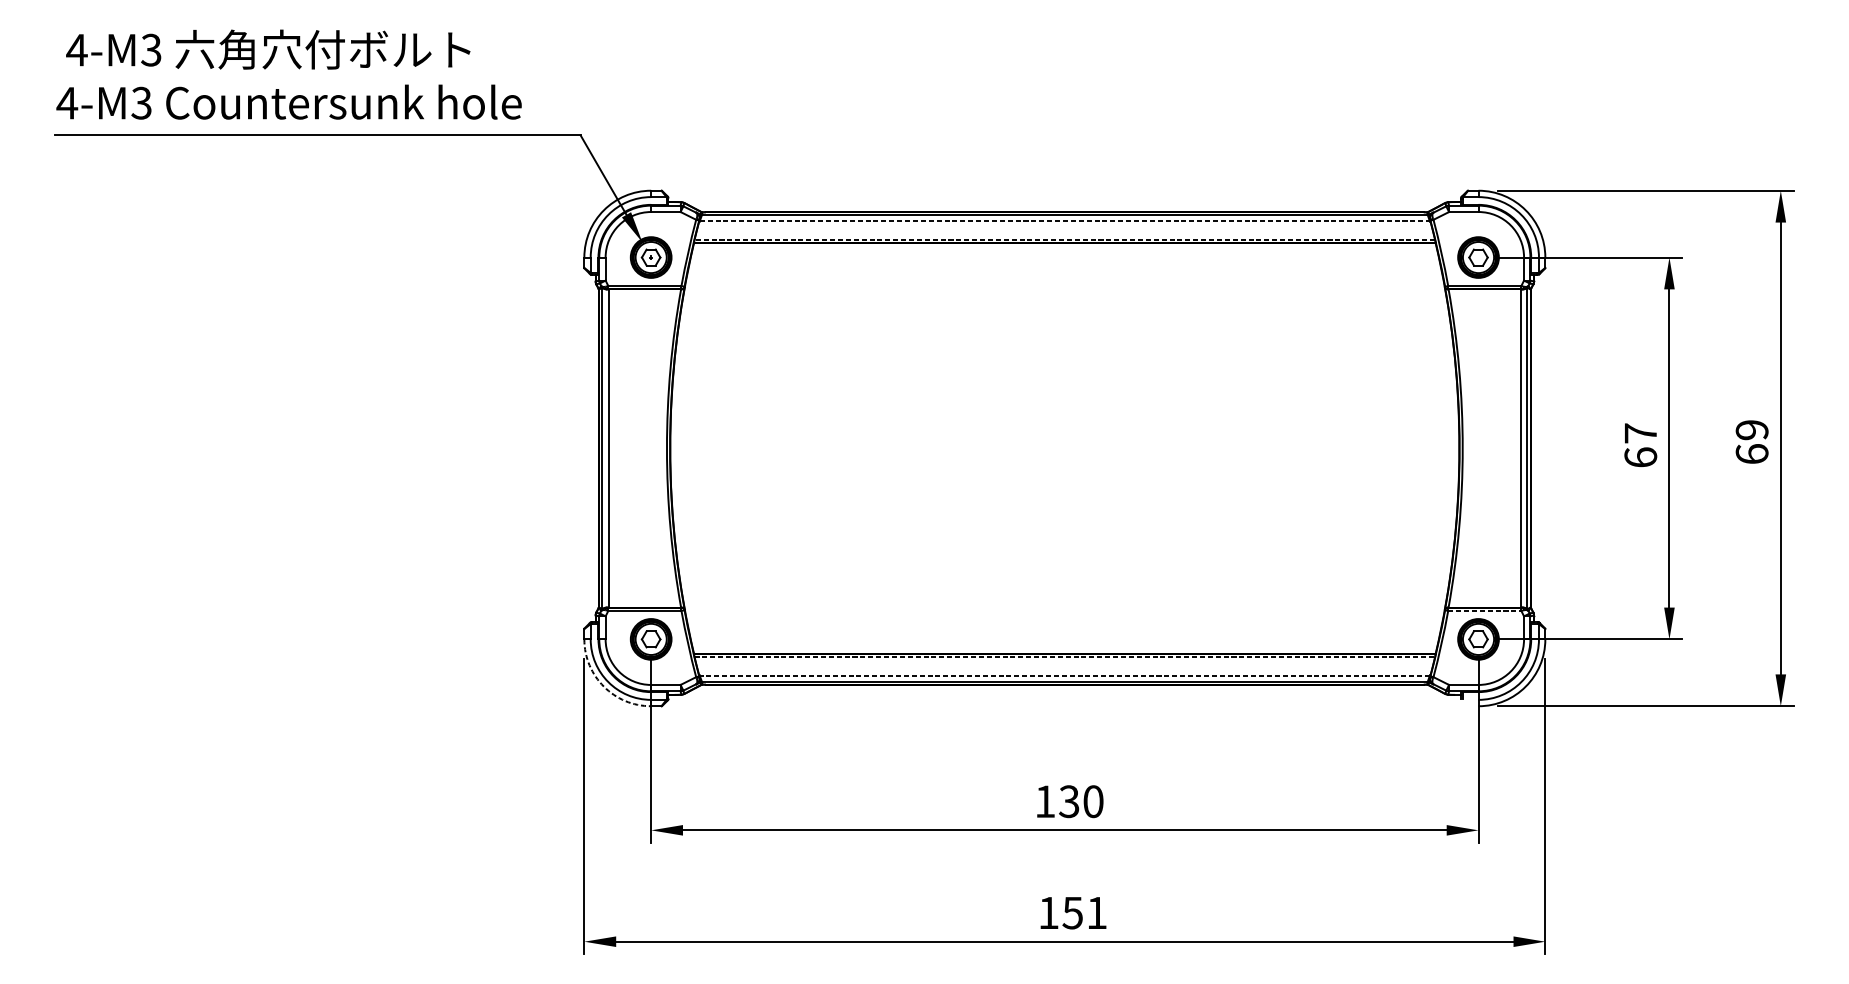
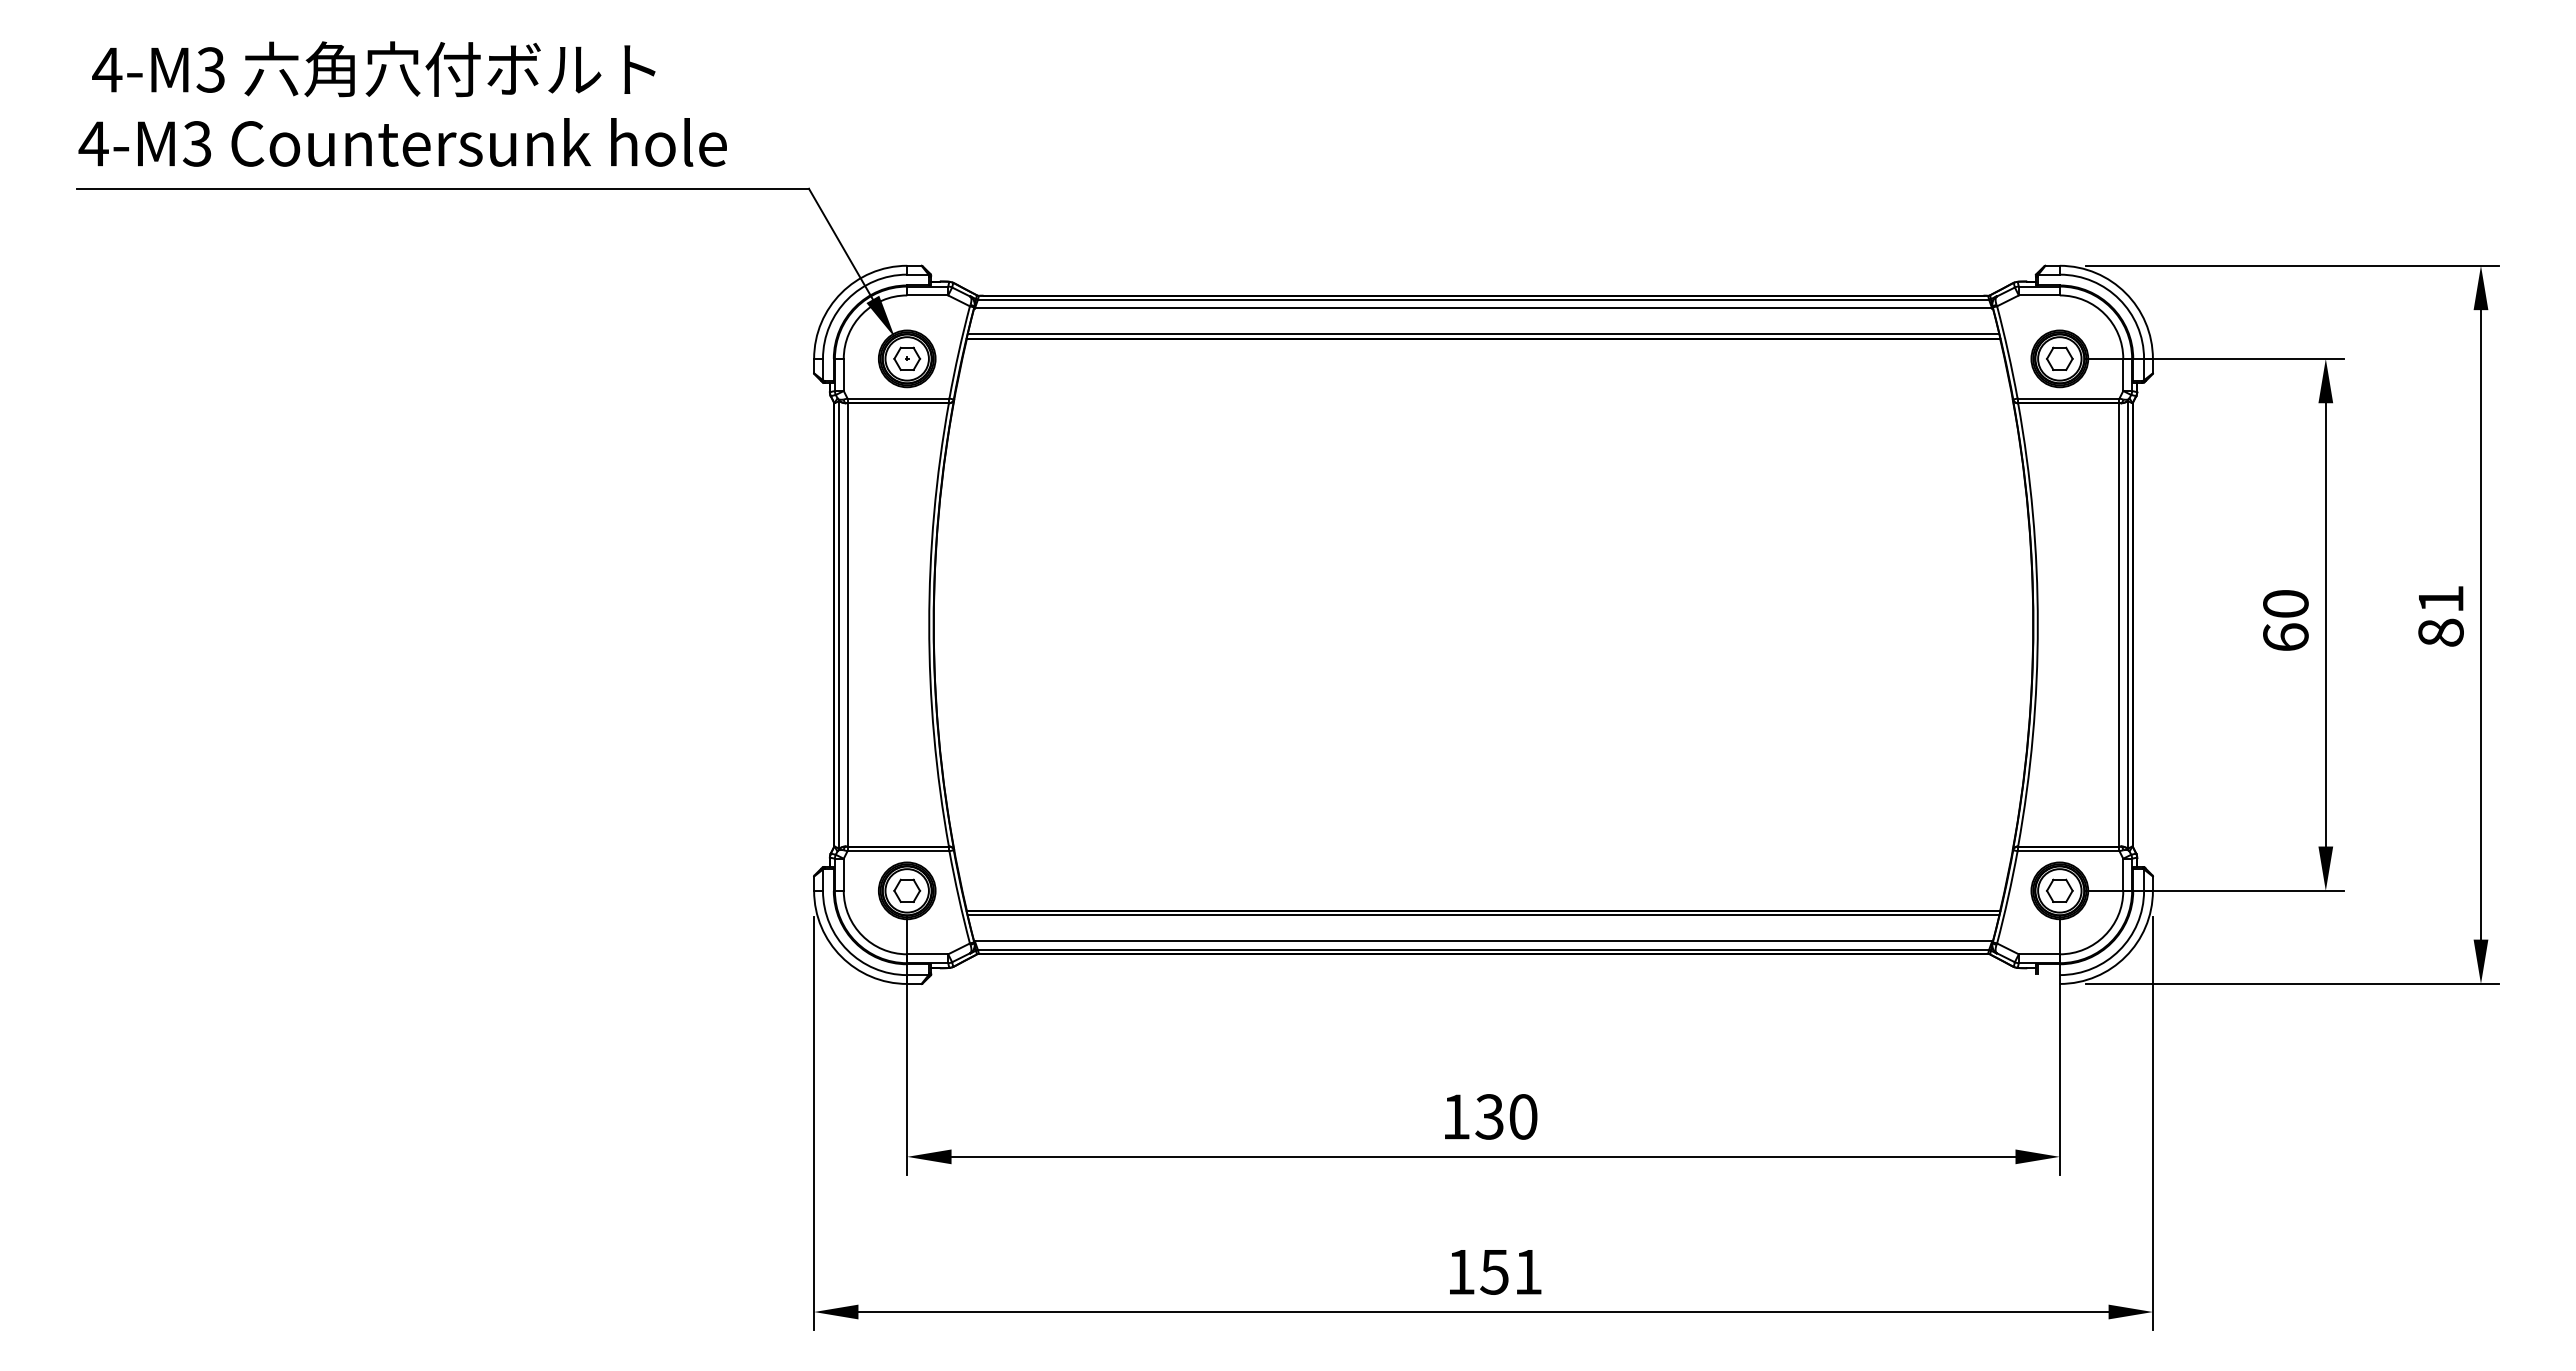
line: (1064, 221) -> (1483, 308), dashed -> solid
line: (1064, 240) -> (1483, 334), dashed -> solid
text: (1640, 433) -> (2285, 603), 67 -> 60
text: (1751, 441) -> (2440, 615), 69 -> 81
line: (1484, 611) -> (2068, 851), dashed -> solid
line: (1064, 657) -> (1483, 915), dashed -> solid
line: (1064, 675) -> (1483, 941), dashed -> solid
arc: (604, 686) -> (841, 956), dashed -> solid

